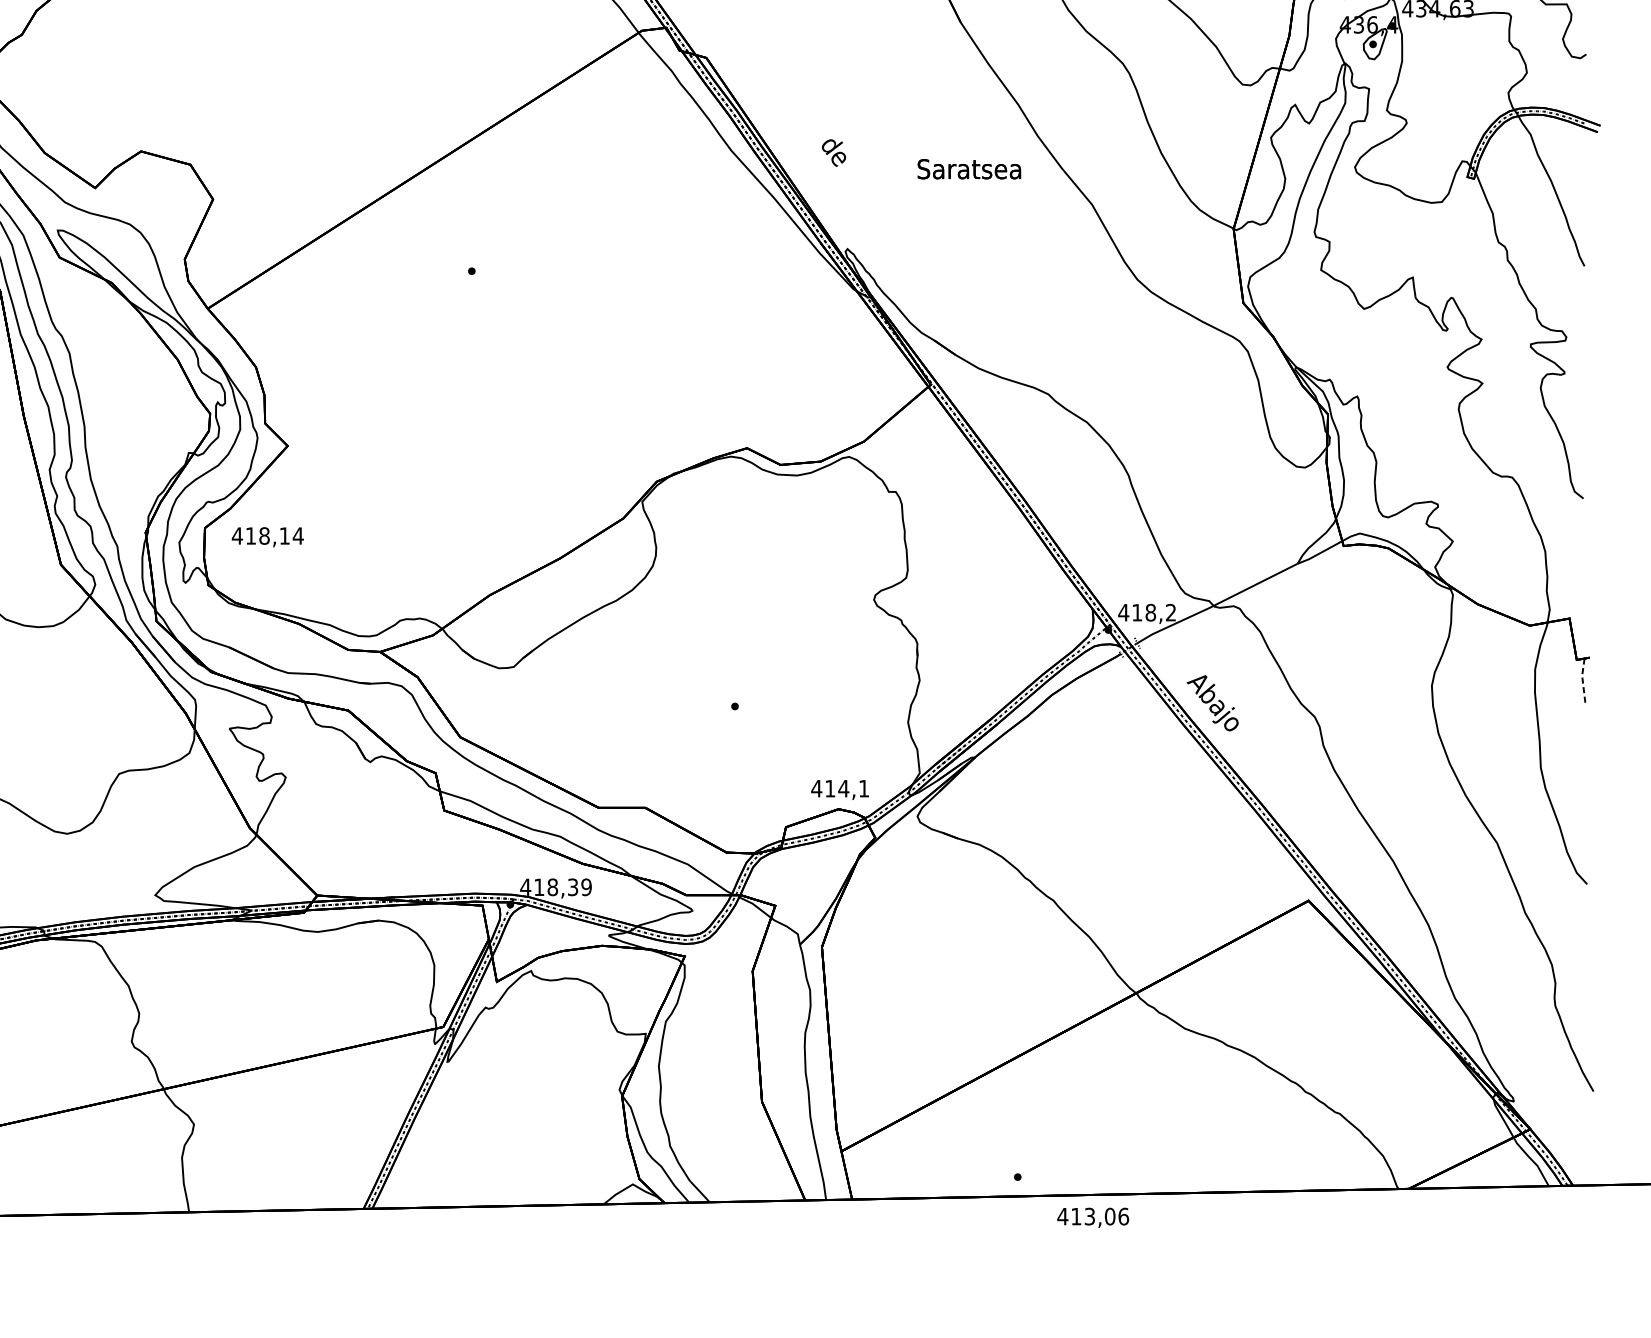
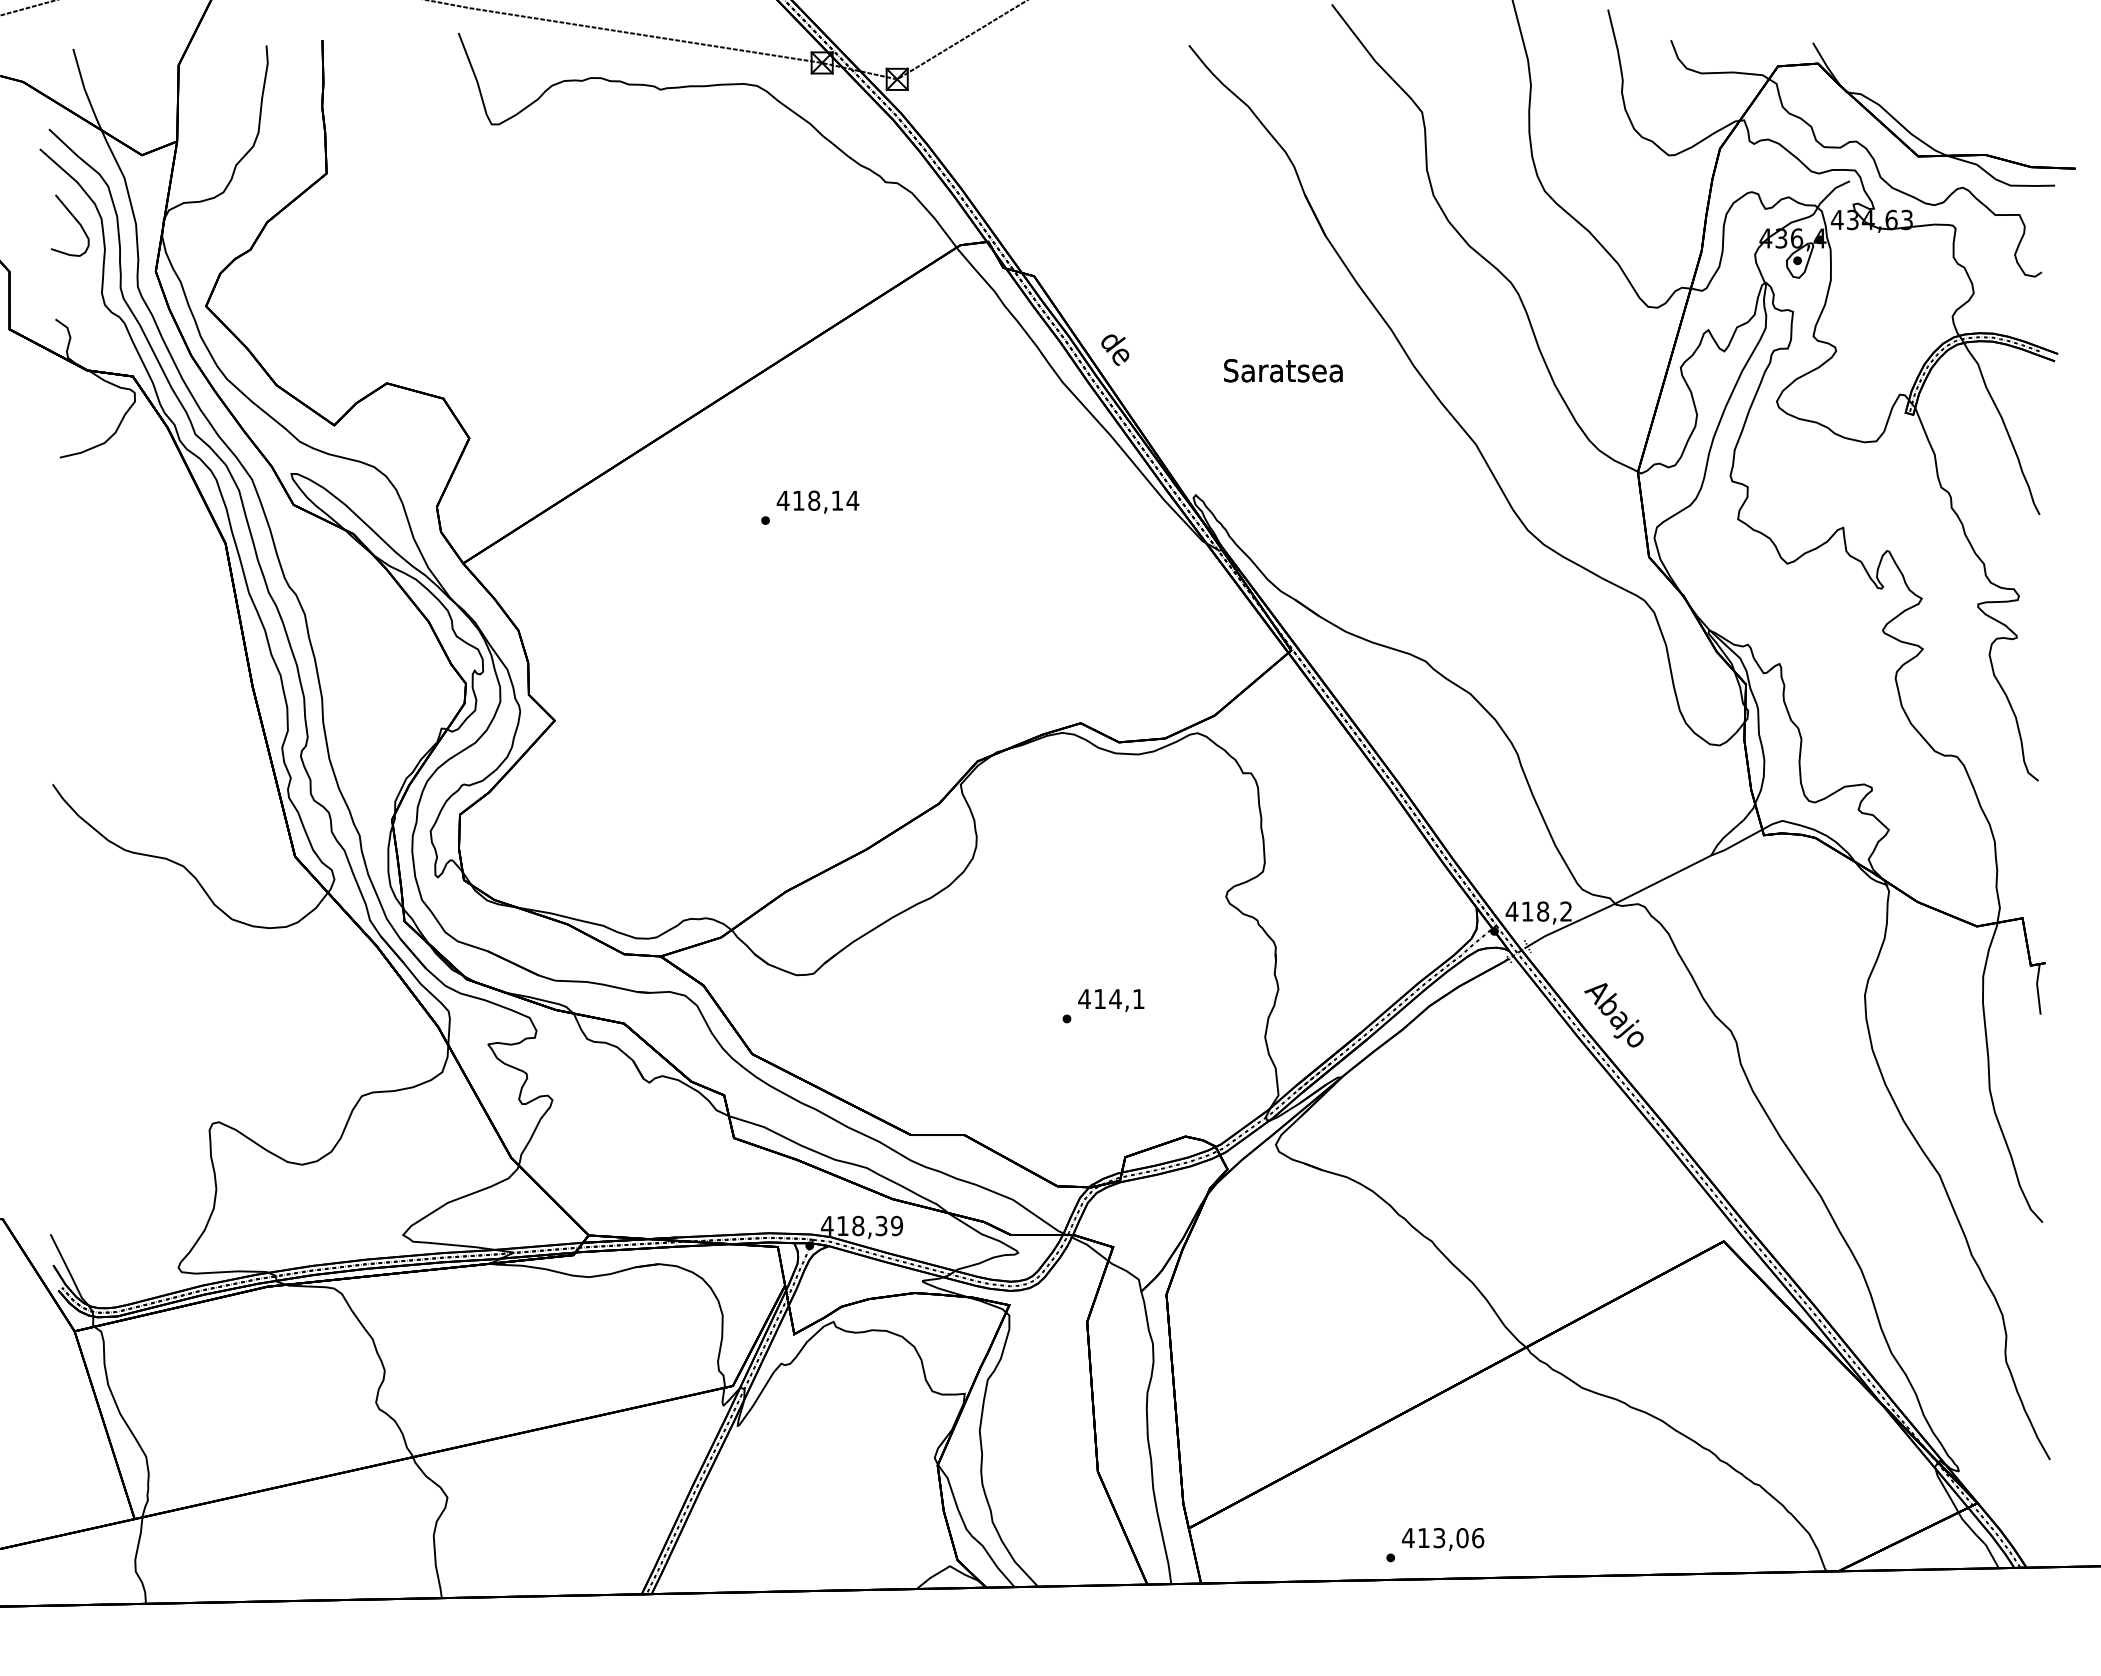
text: (834, 153) -> (1115, 350), moved
text: (969, 169) -> (1283, 370), moved
text: (267, 536) -> (817, 501), moved
line: (1582, 680) -> (2037, 989), dashed -> solid
text: (840, 789) -> (1111, 1000), moved
text: (1093, 1217) -> (1443, 1539), moved

